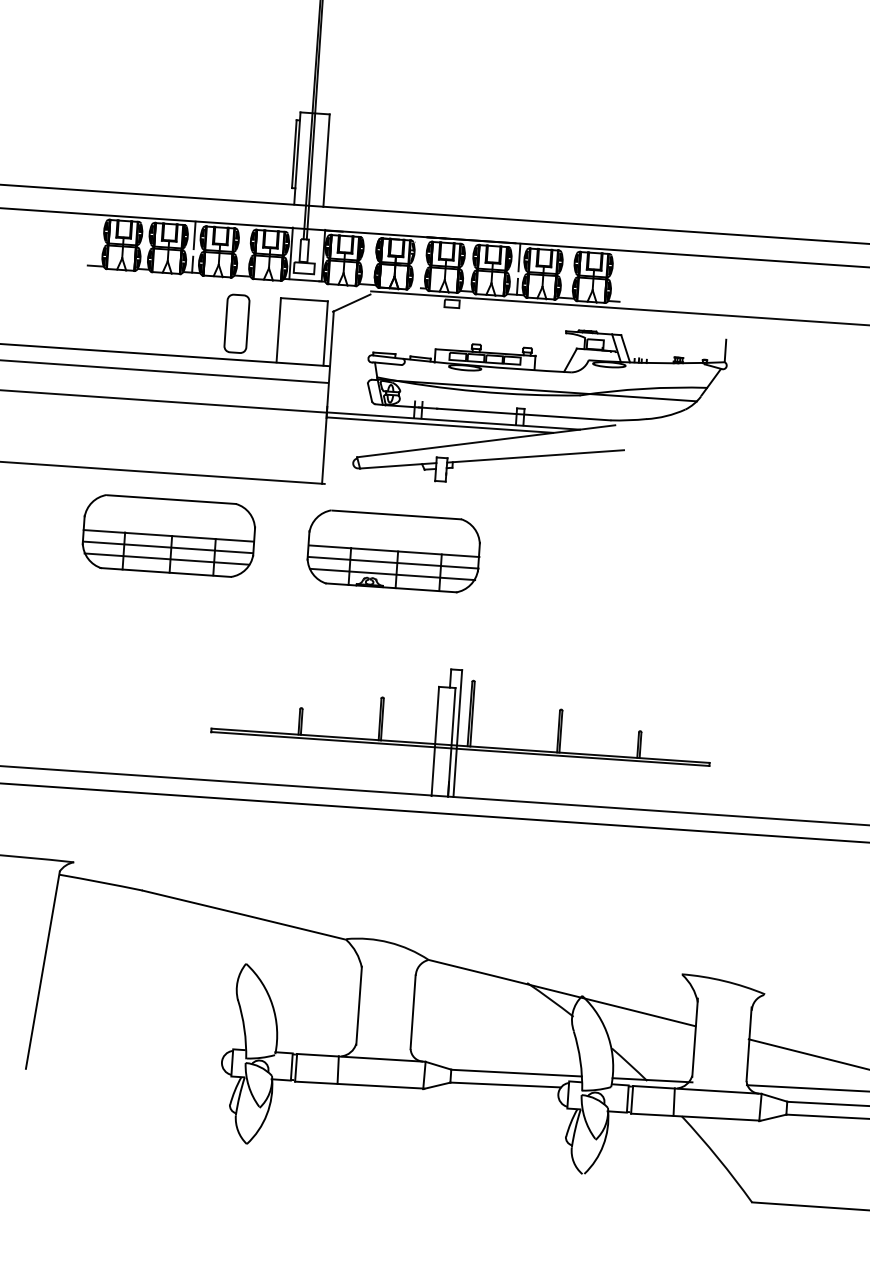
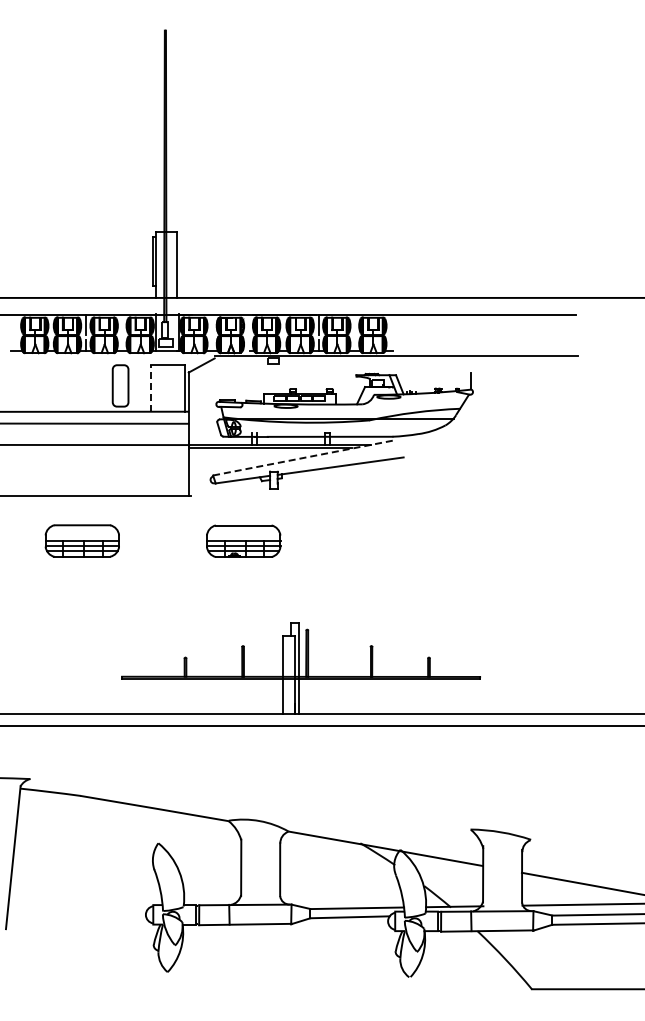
line: (278, 328) -> (150, 387), solid -> dashed
line: (487, 440) -> (305, 457), solid -> dashed
part: (169, 535) -> (82, 540), size x0.6
part: (393, 551) -> (243, 541), size x0.6

